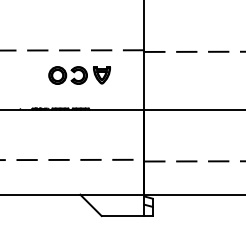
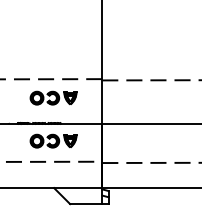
part: (79, 131) -> (53, 140), added

